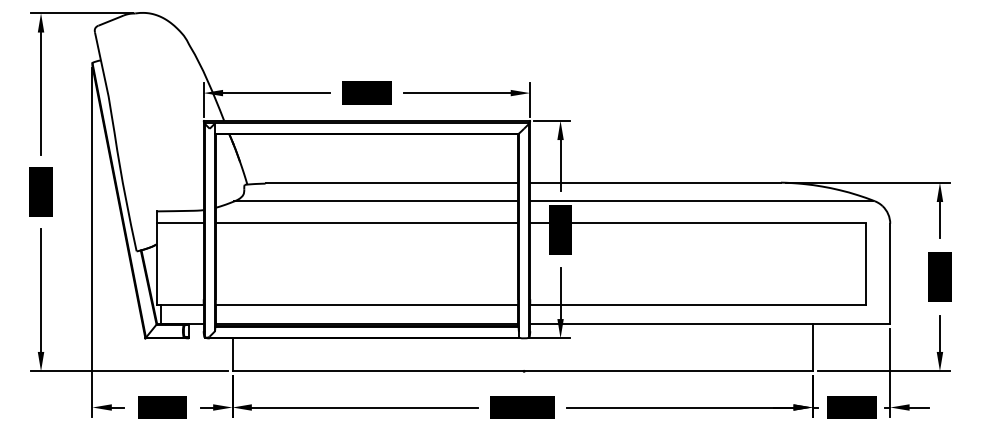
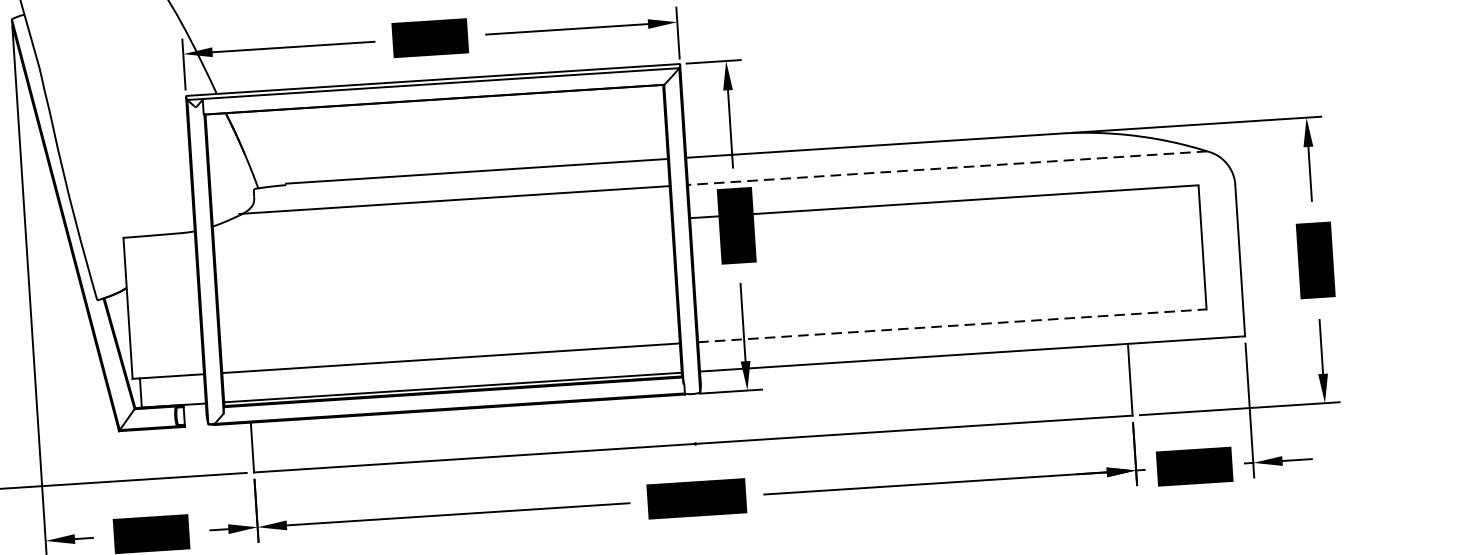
line: (701, 200) -> (947, 168), solid -> dashed
line: (179, 222) -> (159, 252), removed
line: (366, 222) -> (442, 234), removed
line: (698, 304) -> (952, 325), solid -> dashed

